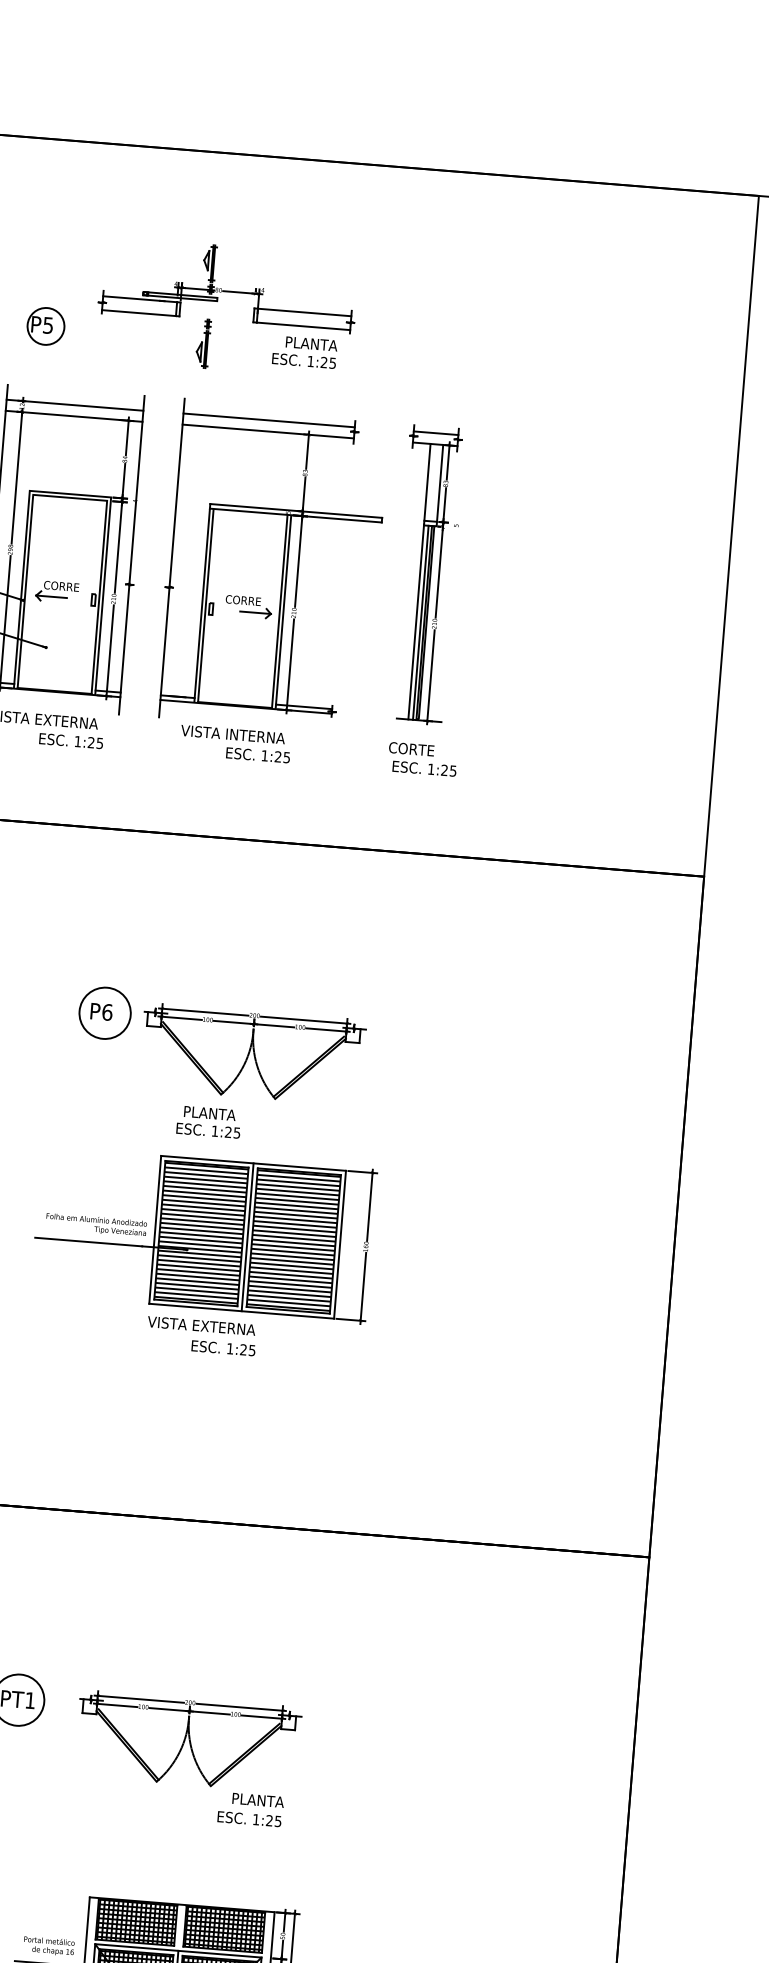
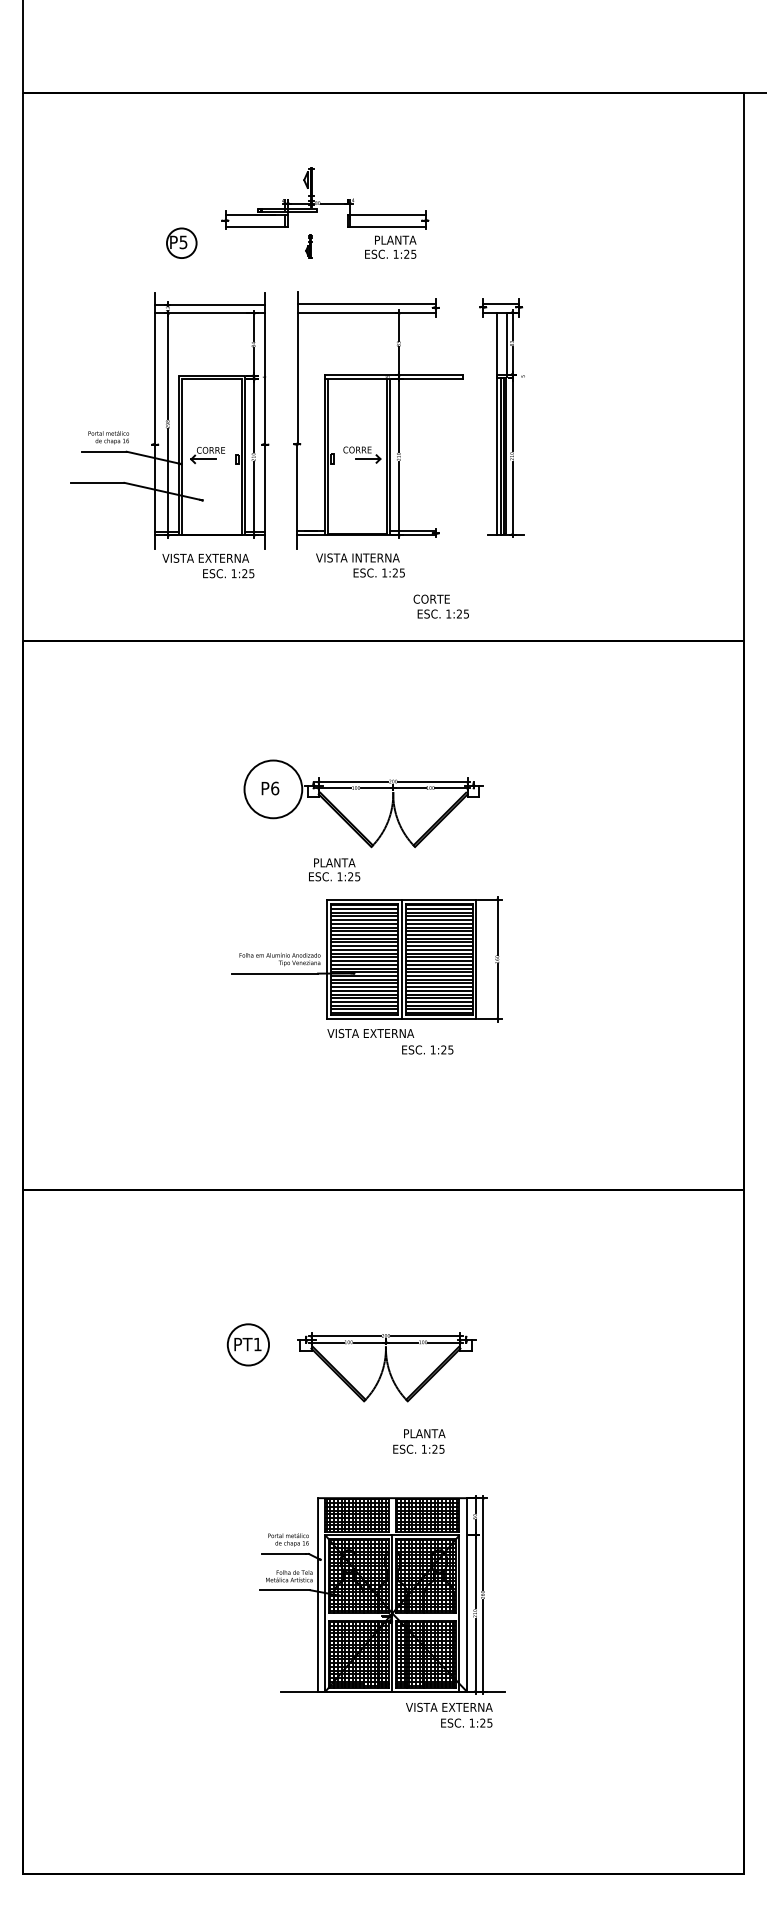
part: (202, 343) -> (308, 246), size x0.6
text: (421, 759) -> (440, 606), moved
circle: (105, 1013) -> (273, 789), size x1.4
text: (208, 1121) -> (334, 869), moved
text: (223, 1347) -> (427, 1049), moved
text: (251, 1809) -> (419, 1441), moved

